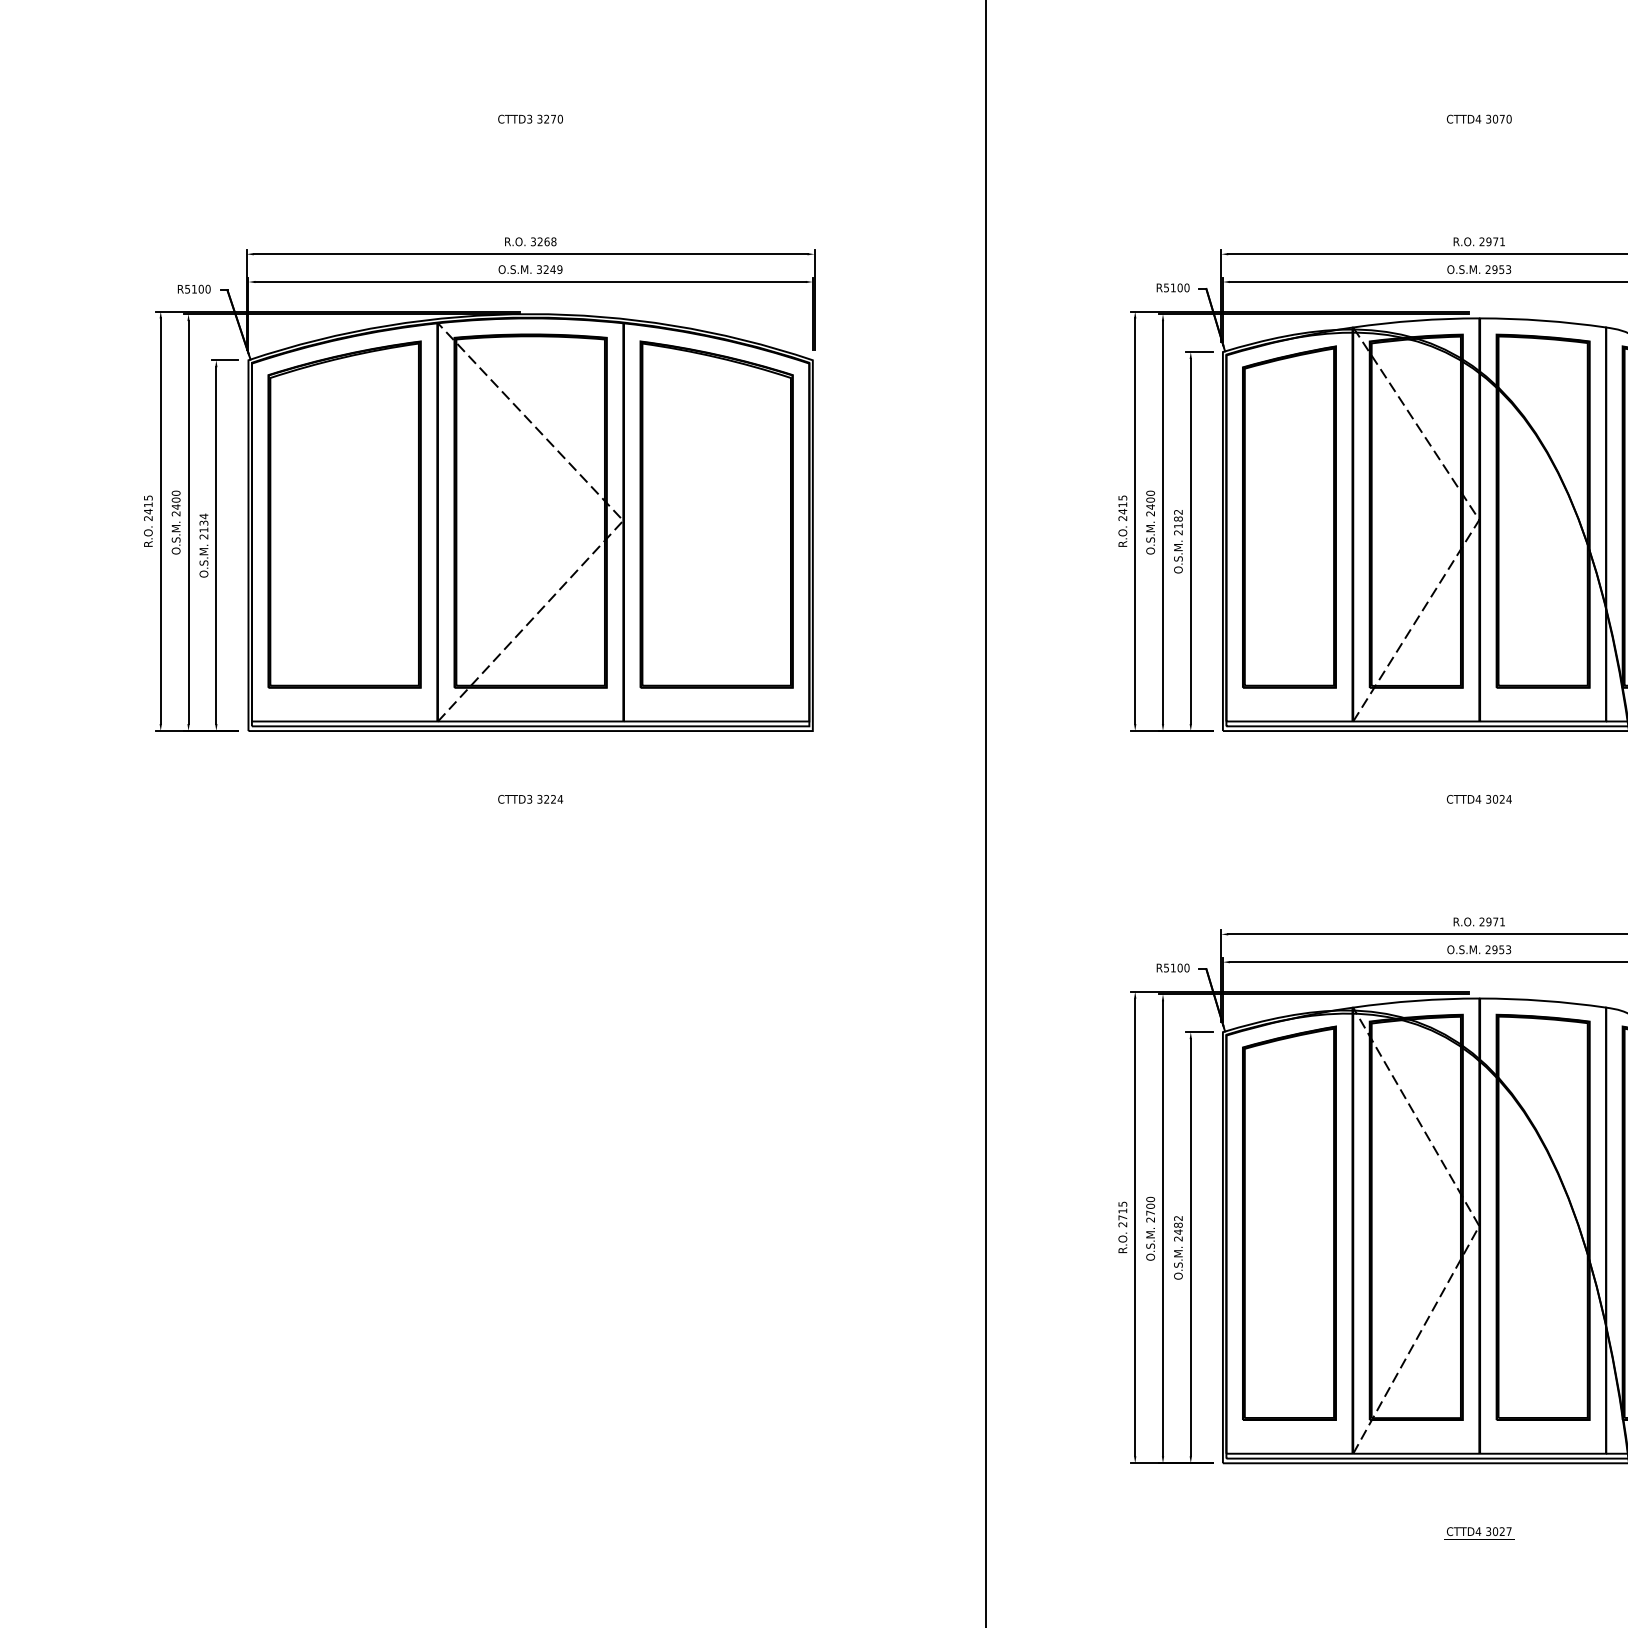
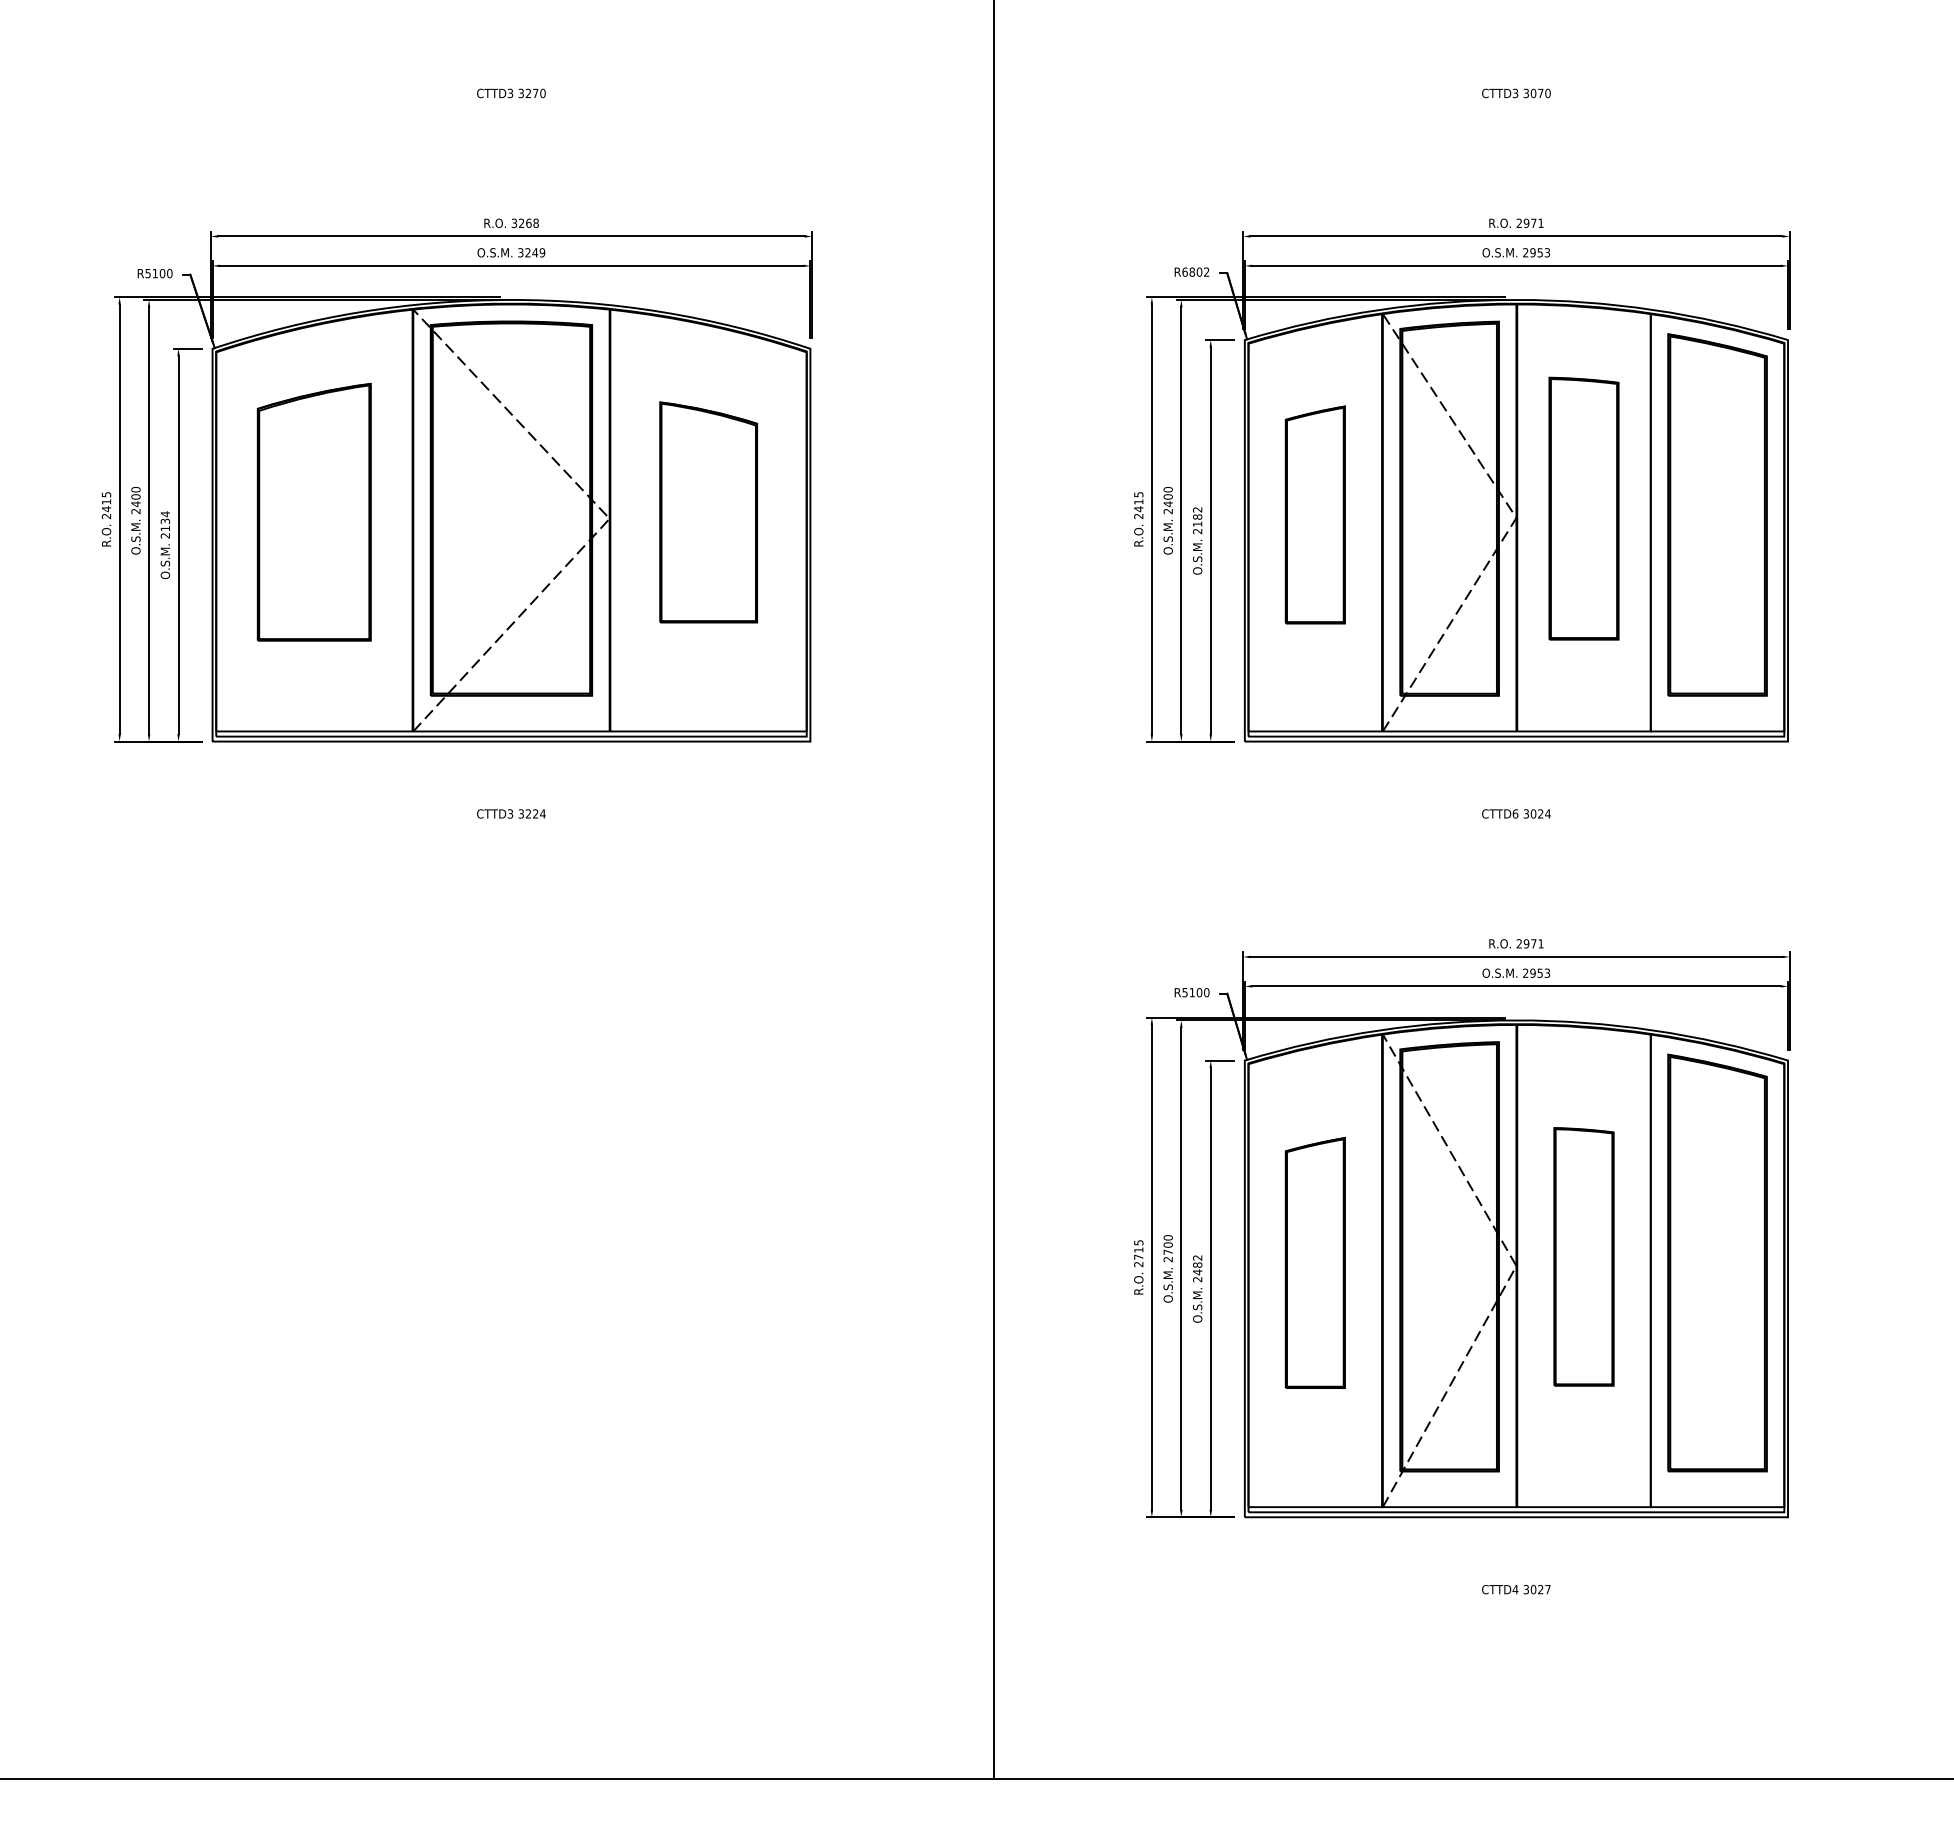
text: (1478, 119) -> (1515, 93), CTTD4 -> CTTD3
text: (1176, 287) -> (1195, 271), R5100 -> R6802
part: (1542, 511) -> (1583, 508), size x0.7
part: (343, 513) -> (313, 511), size x0.7
part: (716, 514) -> (708, 512), size x0.6
part: (1289, 516) -> (1315, 514), size x0.6
text: (1478, 798) -> (1515, 813), CTTD4 -> CTTD6
part: (1542, 1217) -> (1583, 1256), size x0.6
part: (1289, 1222) -> (1315, 1262), size x0.6

